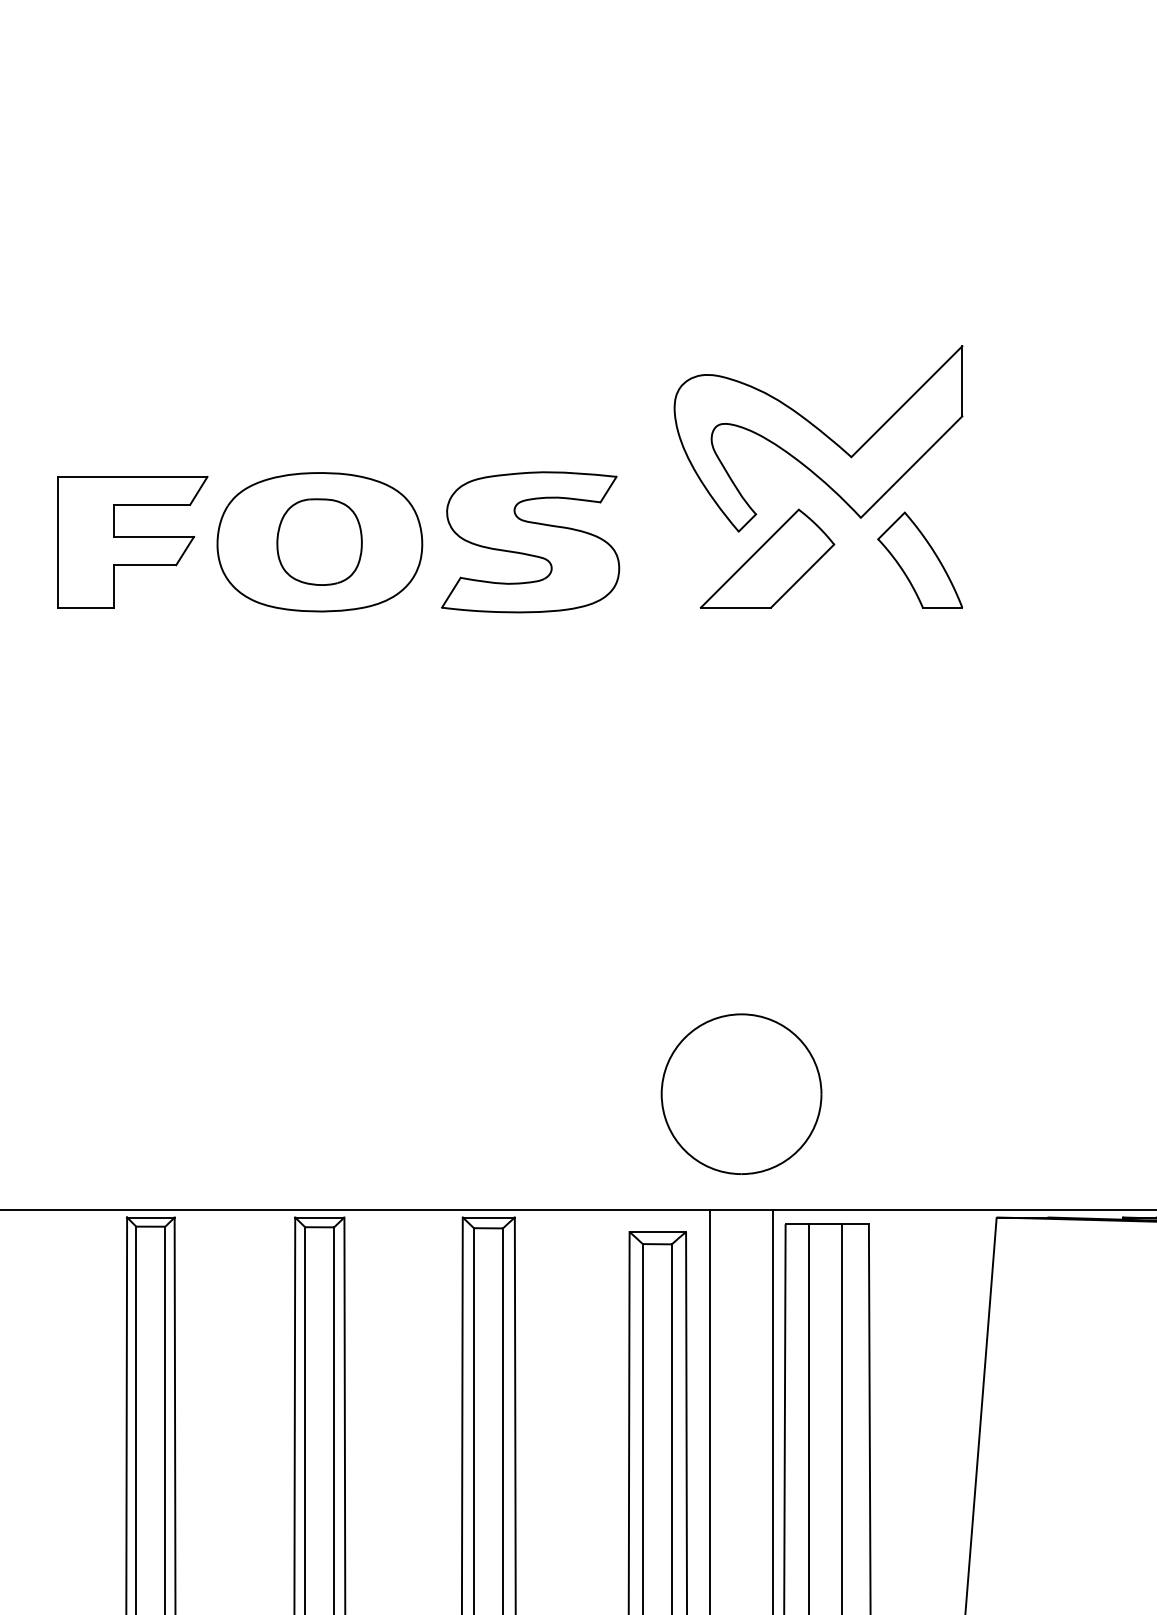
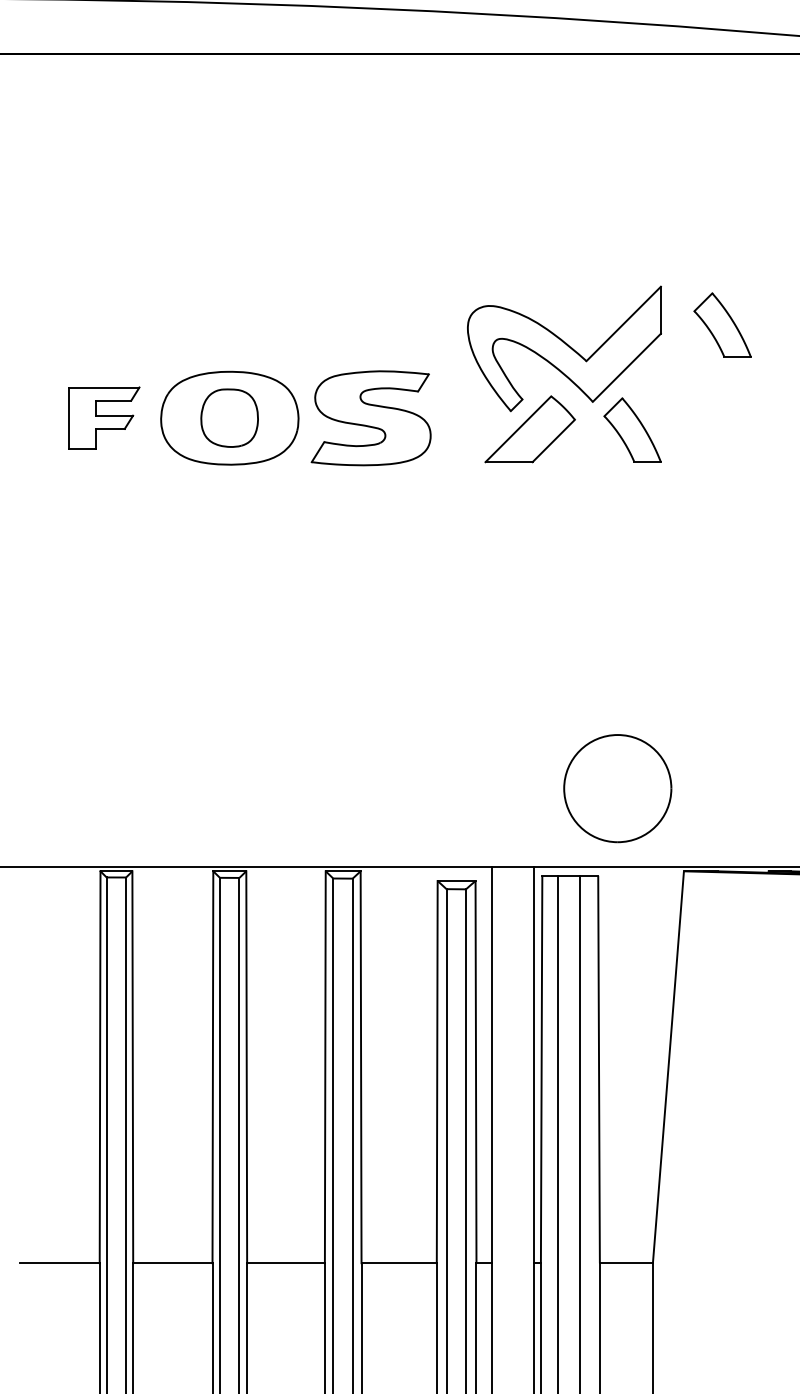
part: (1054, 402) -> (722, 324), added
part: (133, 541) -> (104, 417), size x0.7
part: (741, 1094) -> (617, 788), moved

